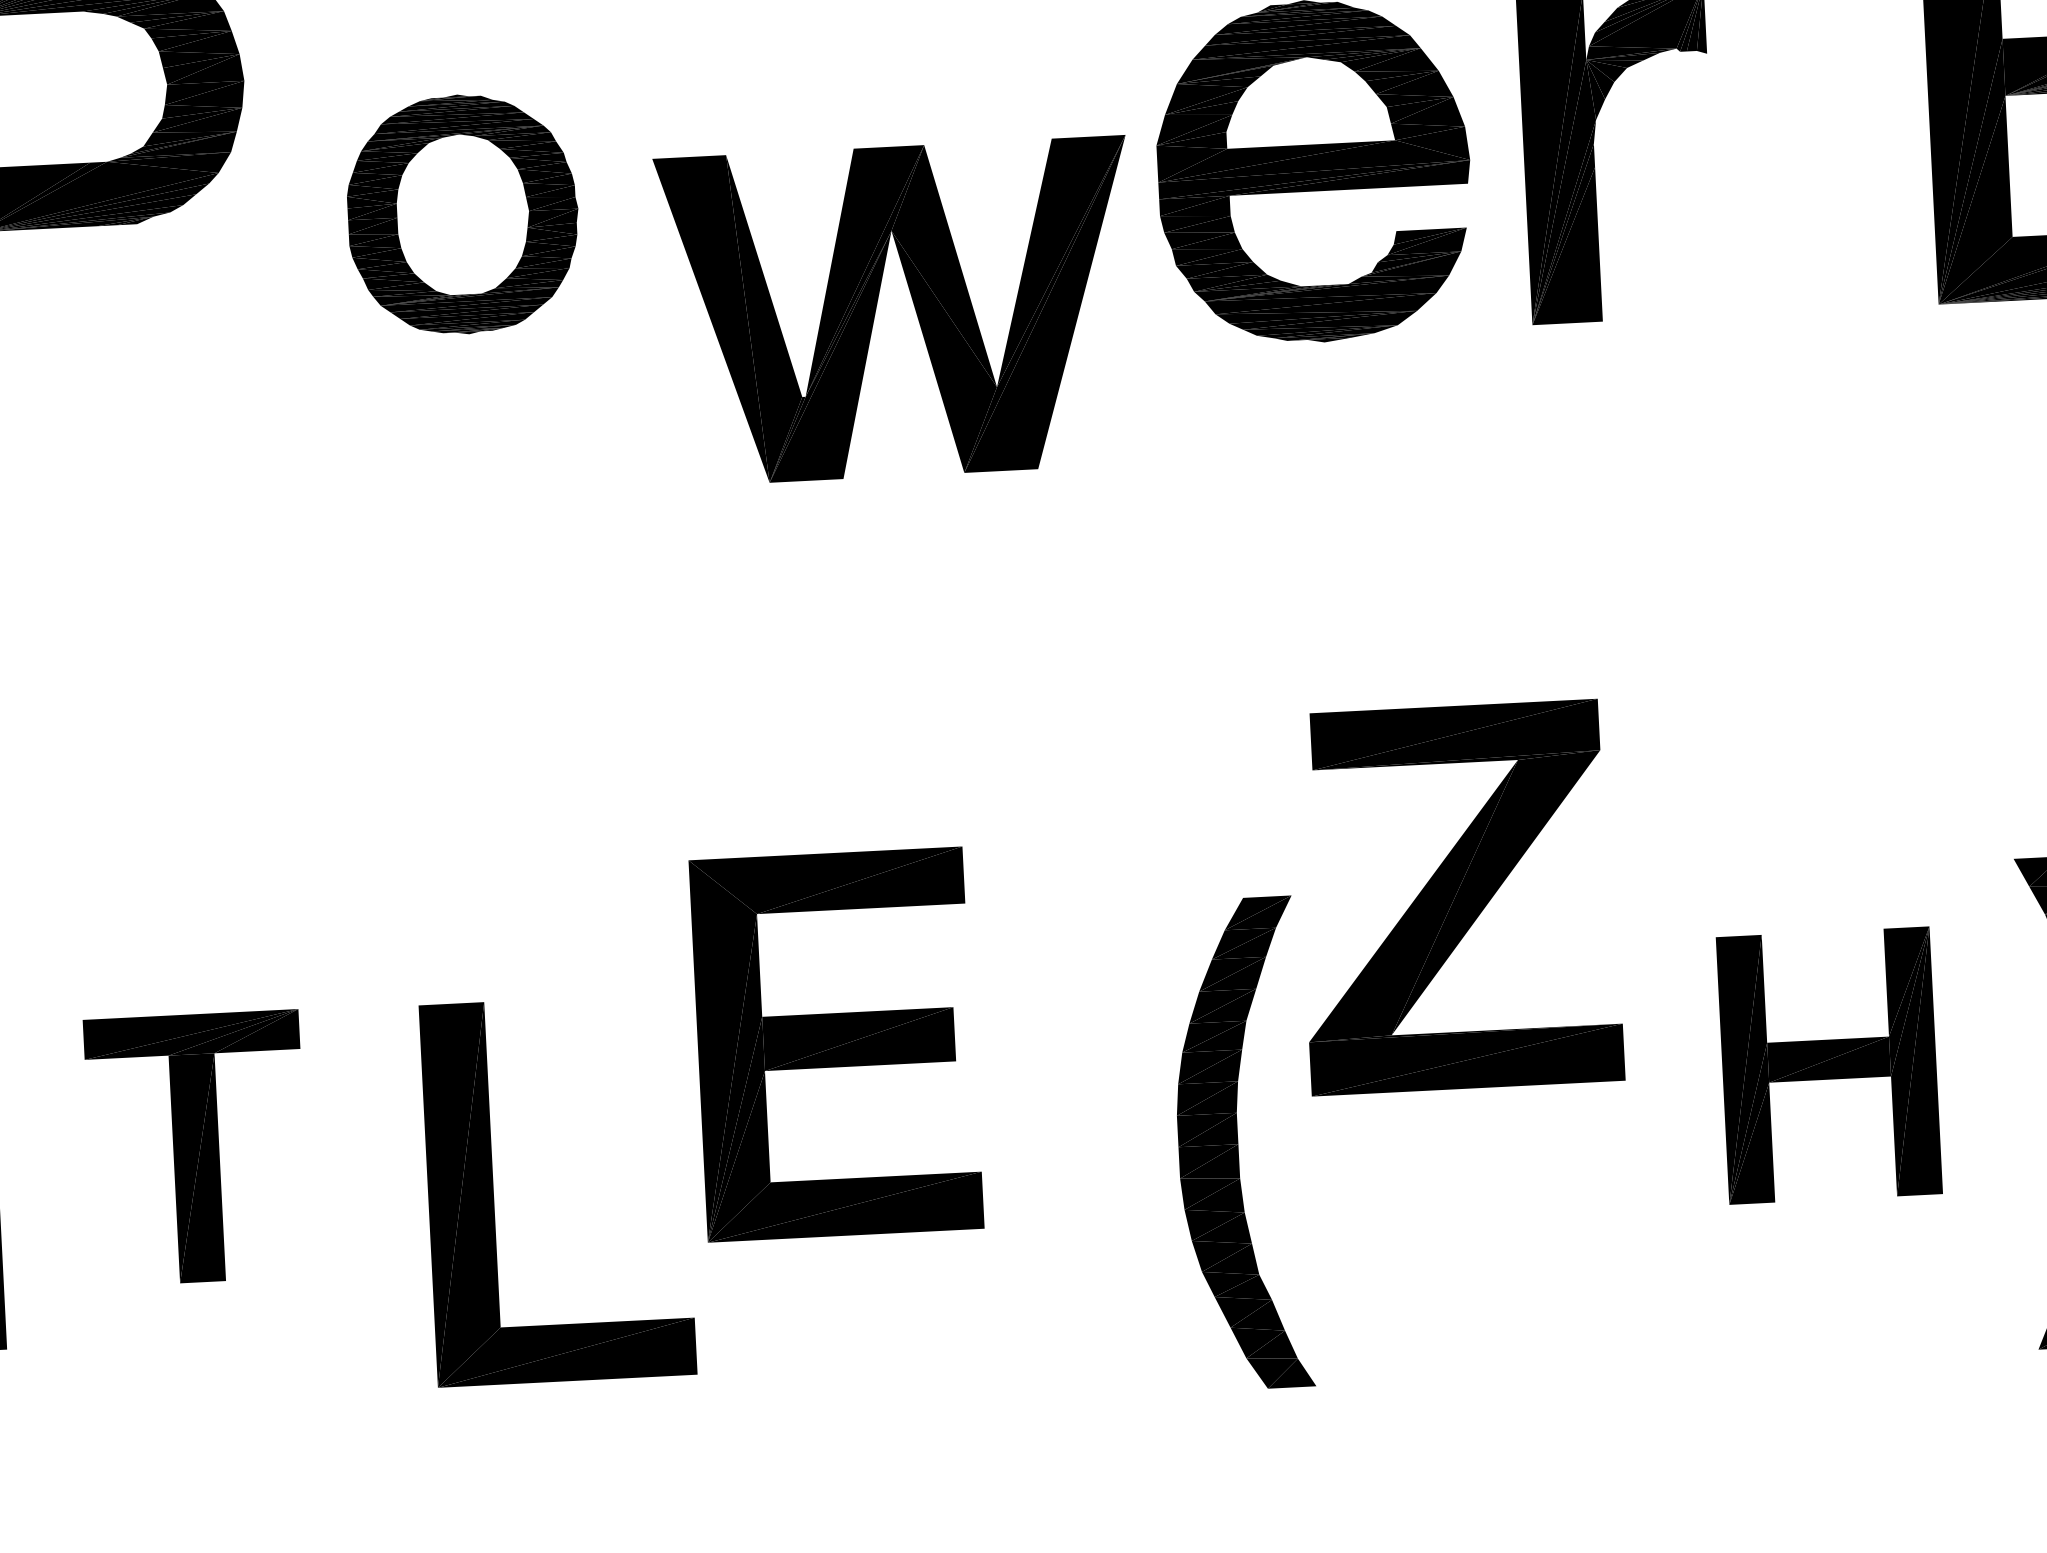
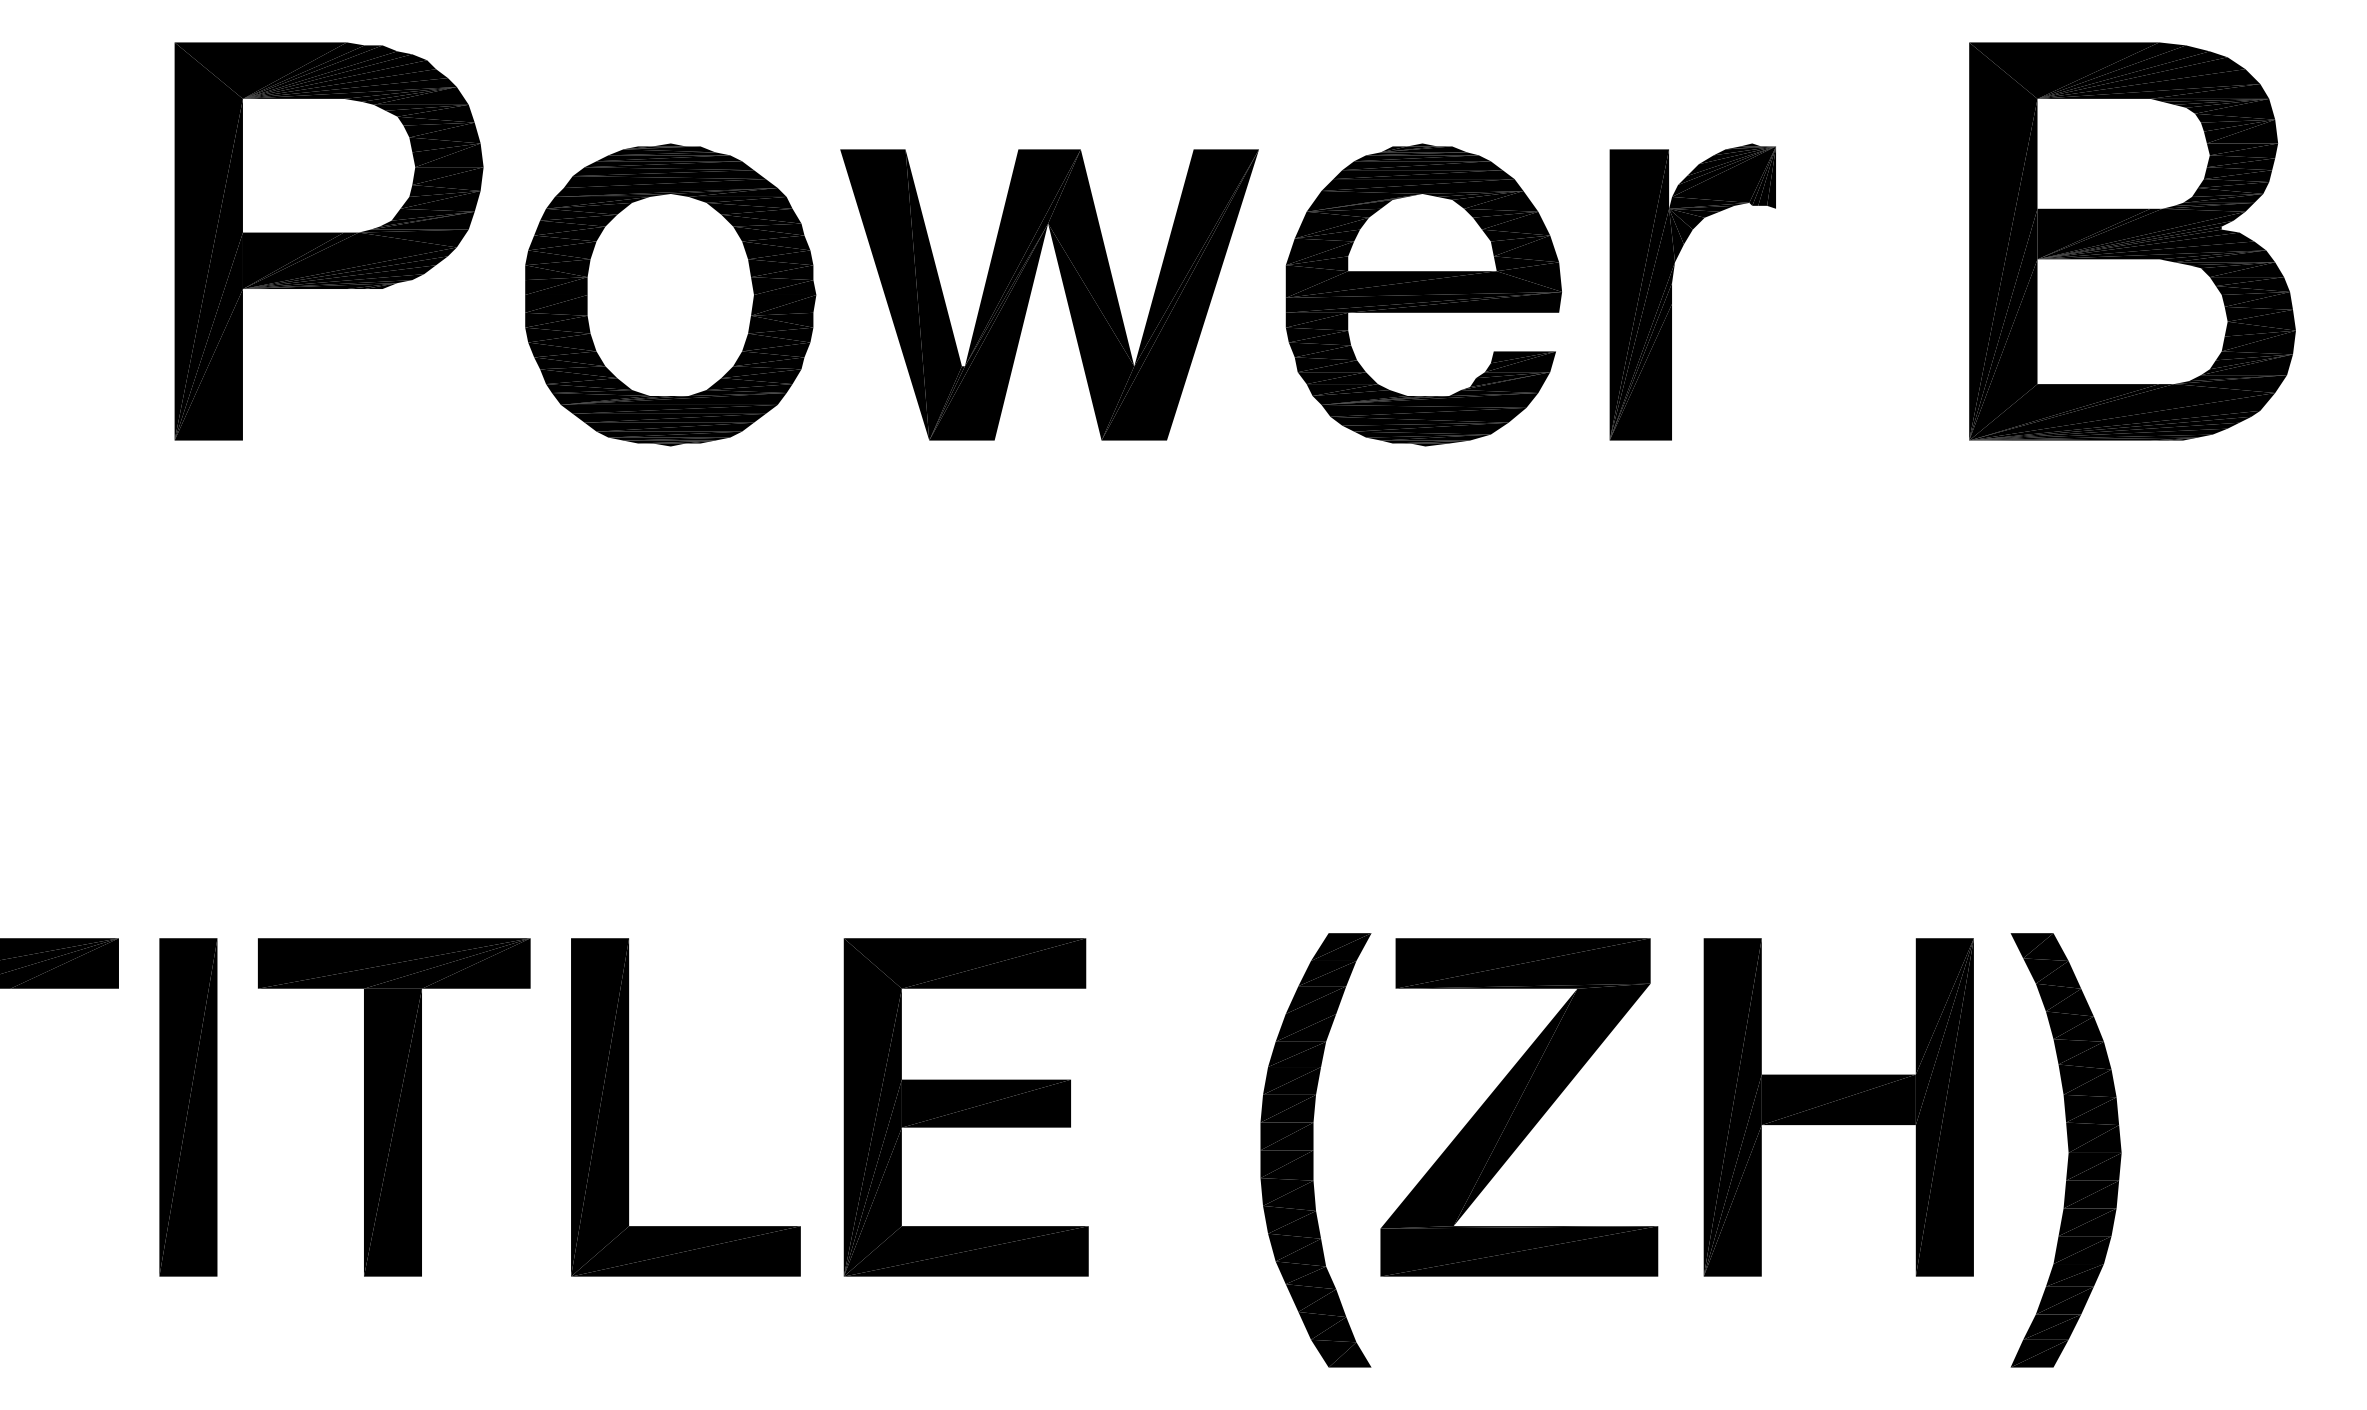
part: (462, 213) -> (670, 294), size x1.43
part: (913, 306) -> (1064, 291), moved
part: (1459, 897) -> (1519, 1107), moved
part: (835, 1044) -> (965, 1107), moved
part: (1829, 1065) -> (1838, 1107), size x1.43
part: (197, 1148) -> (394, 1107), size x1.43
part: (494, 1193) -> (629, 1107), moved

